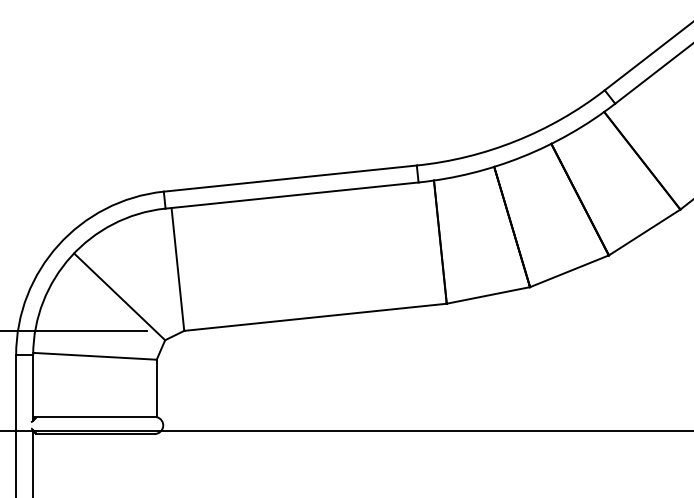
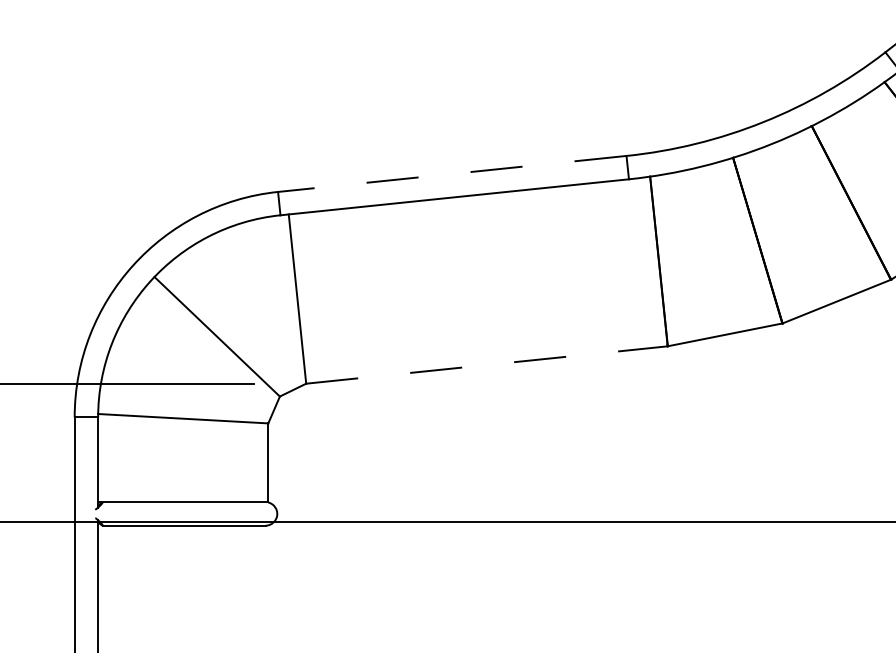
line: (289, 178) -> (451, 173), solid -> dashed
line: (315, 317) -> (486, 365), solid -> dashed

